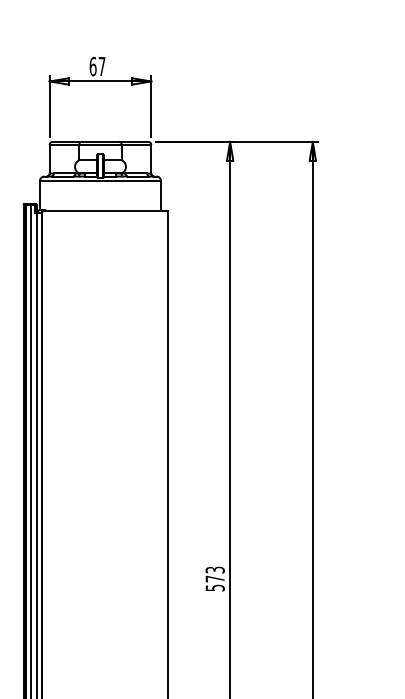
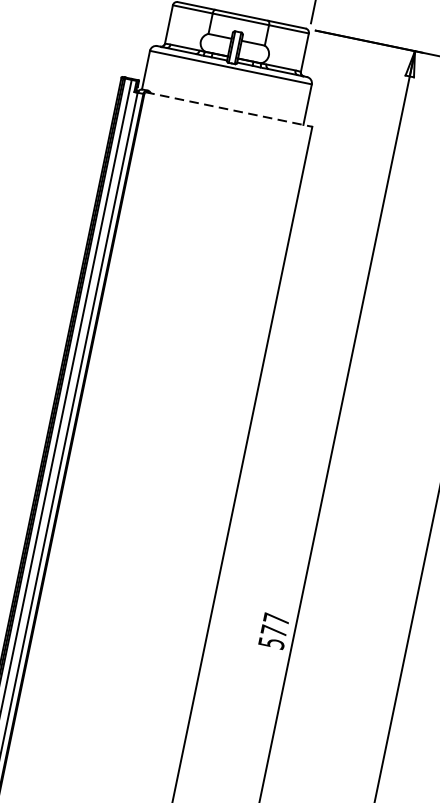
line: (105, 211) -> (229, 109), solid -> dashed
text: (214, 569) -> (275, 618), 573 -> 577

